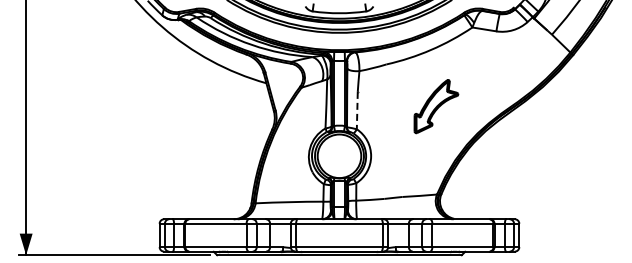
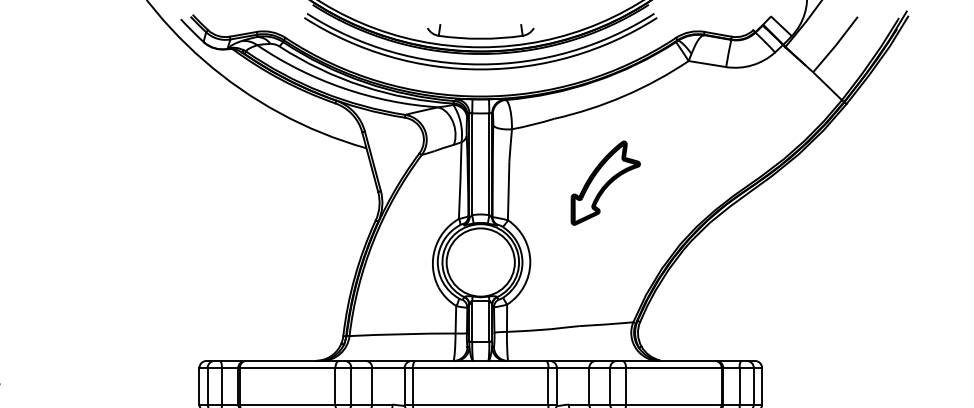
part: (436, 106) -> (605, 183), moved
line: (357, 109) -> (508, 189), dashed -> solid

